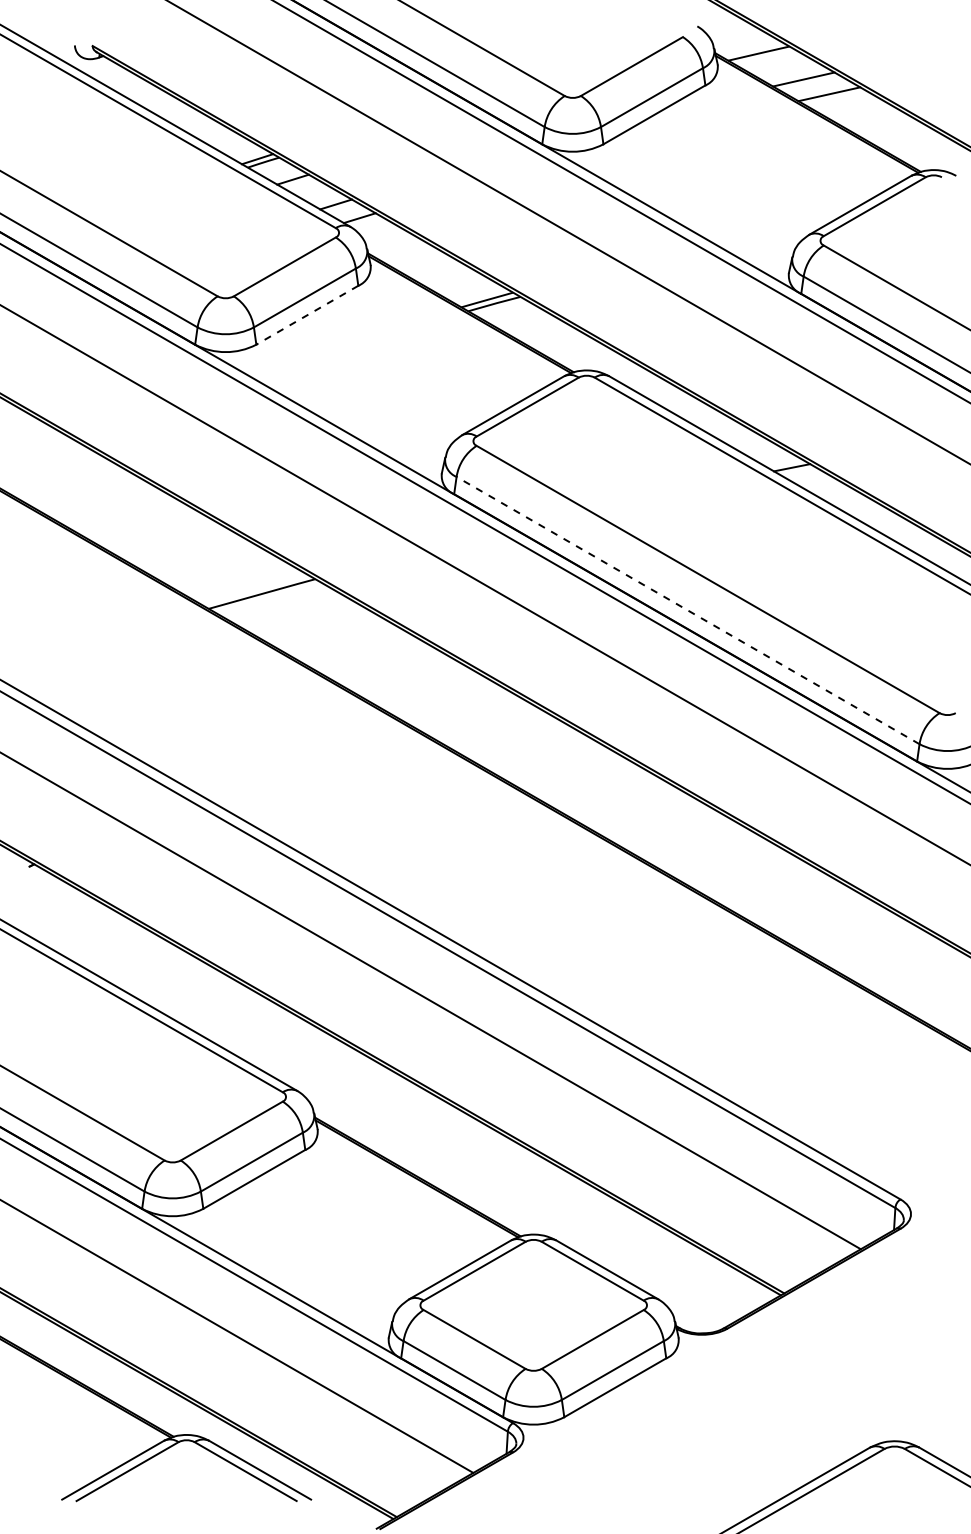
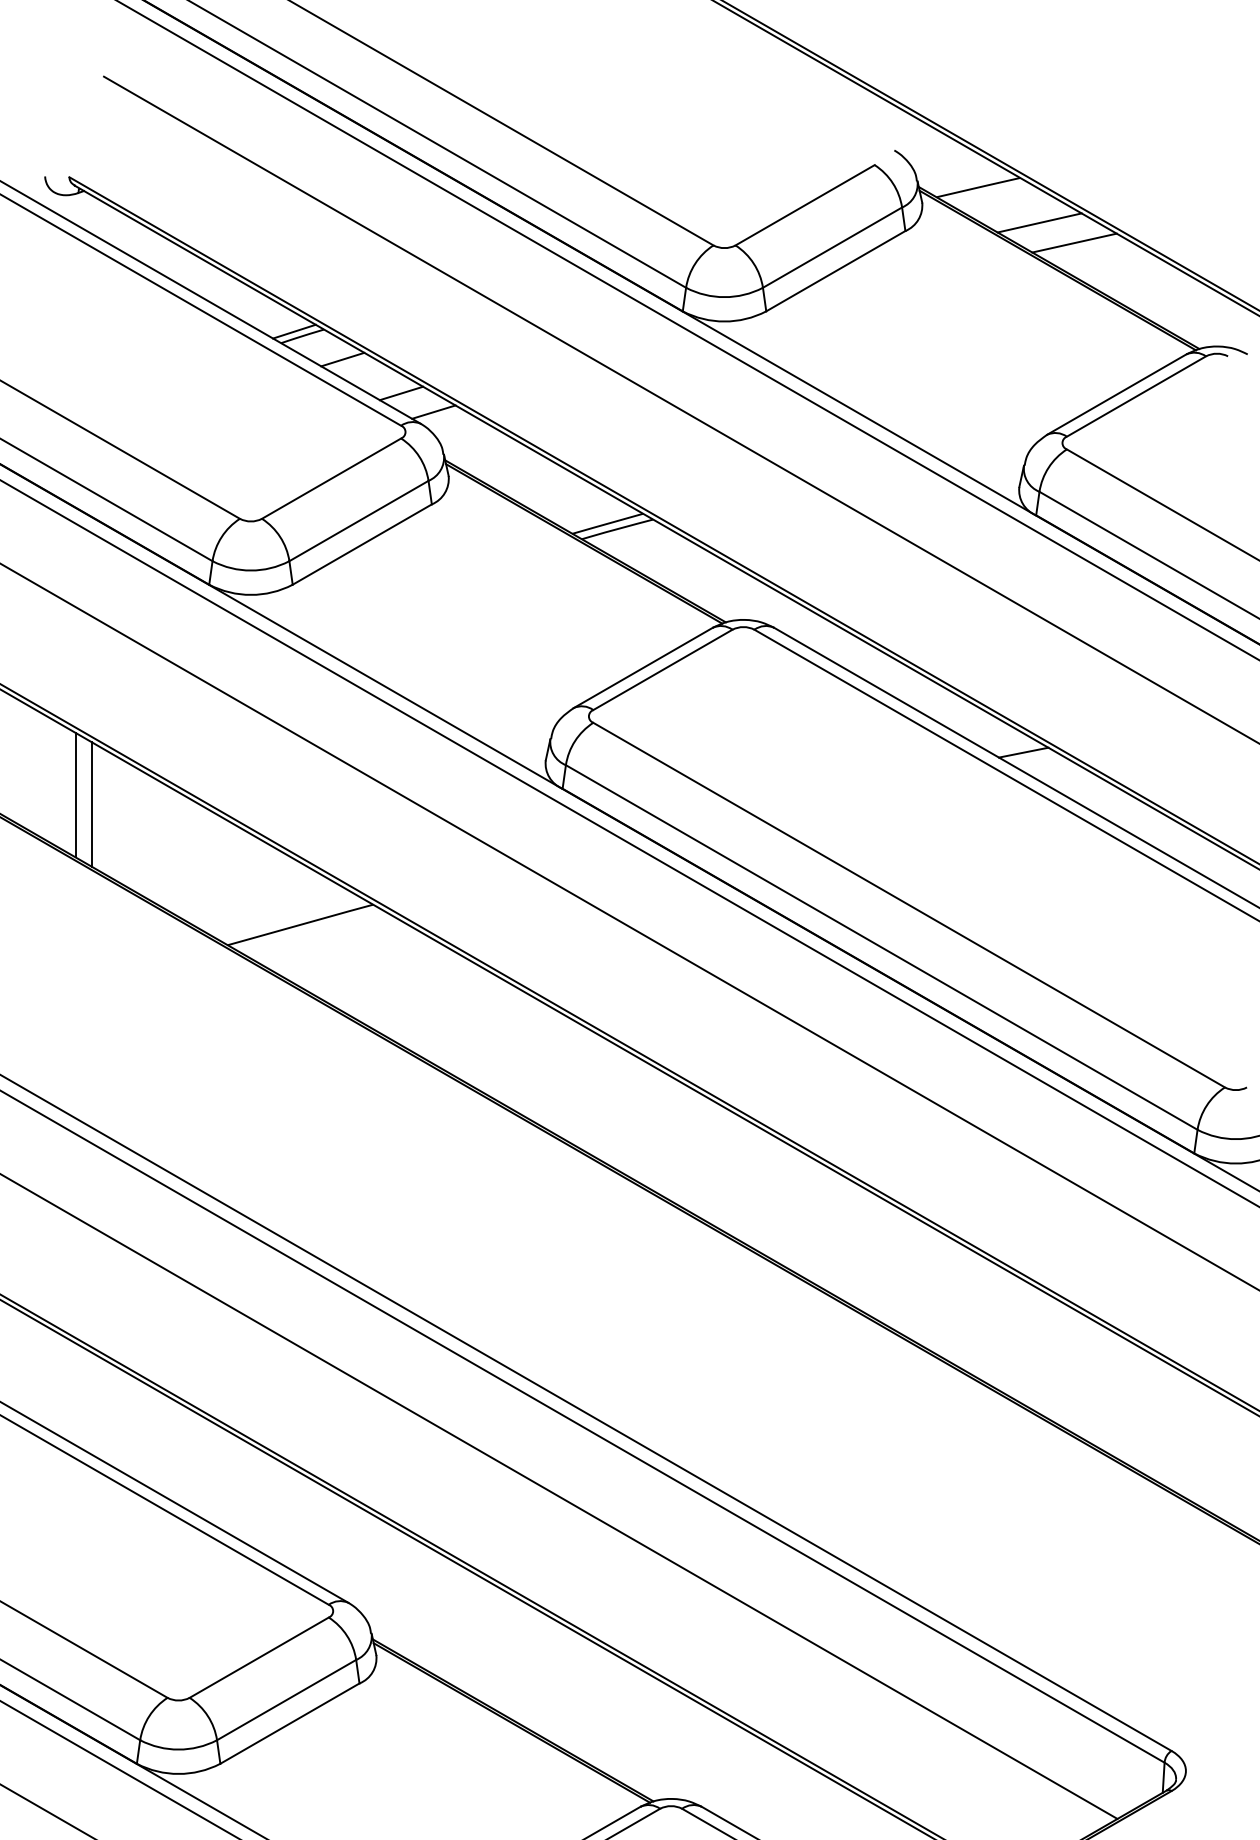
line: (307, 315) -> (362, 544), dashed -> solid
line: (97, 498) -> (75, 794), added
line: (109, 505) -> (92, 804), added
line: (687, 610) -> (880, 947), dashed -> solid

